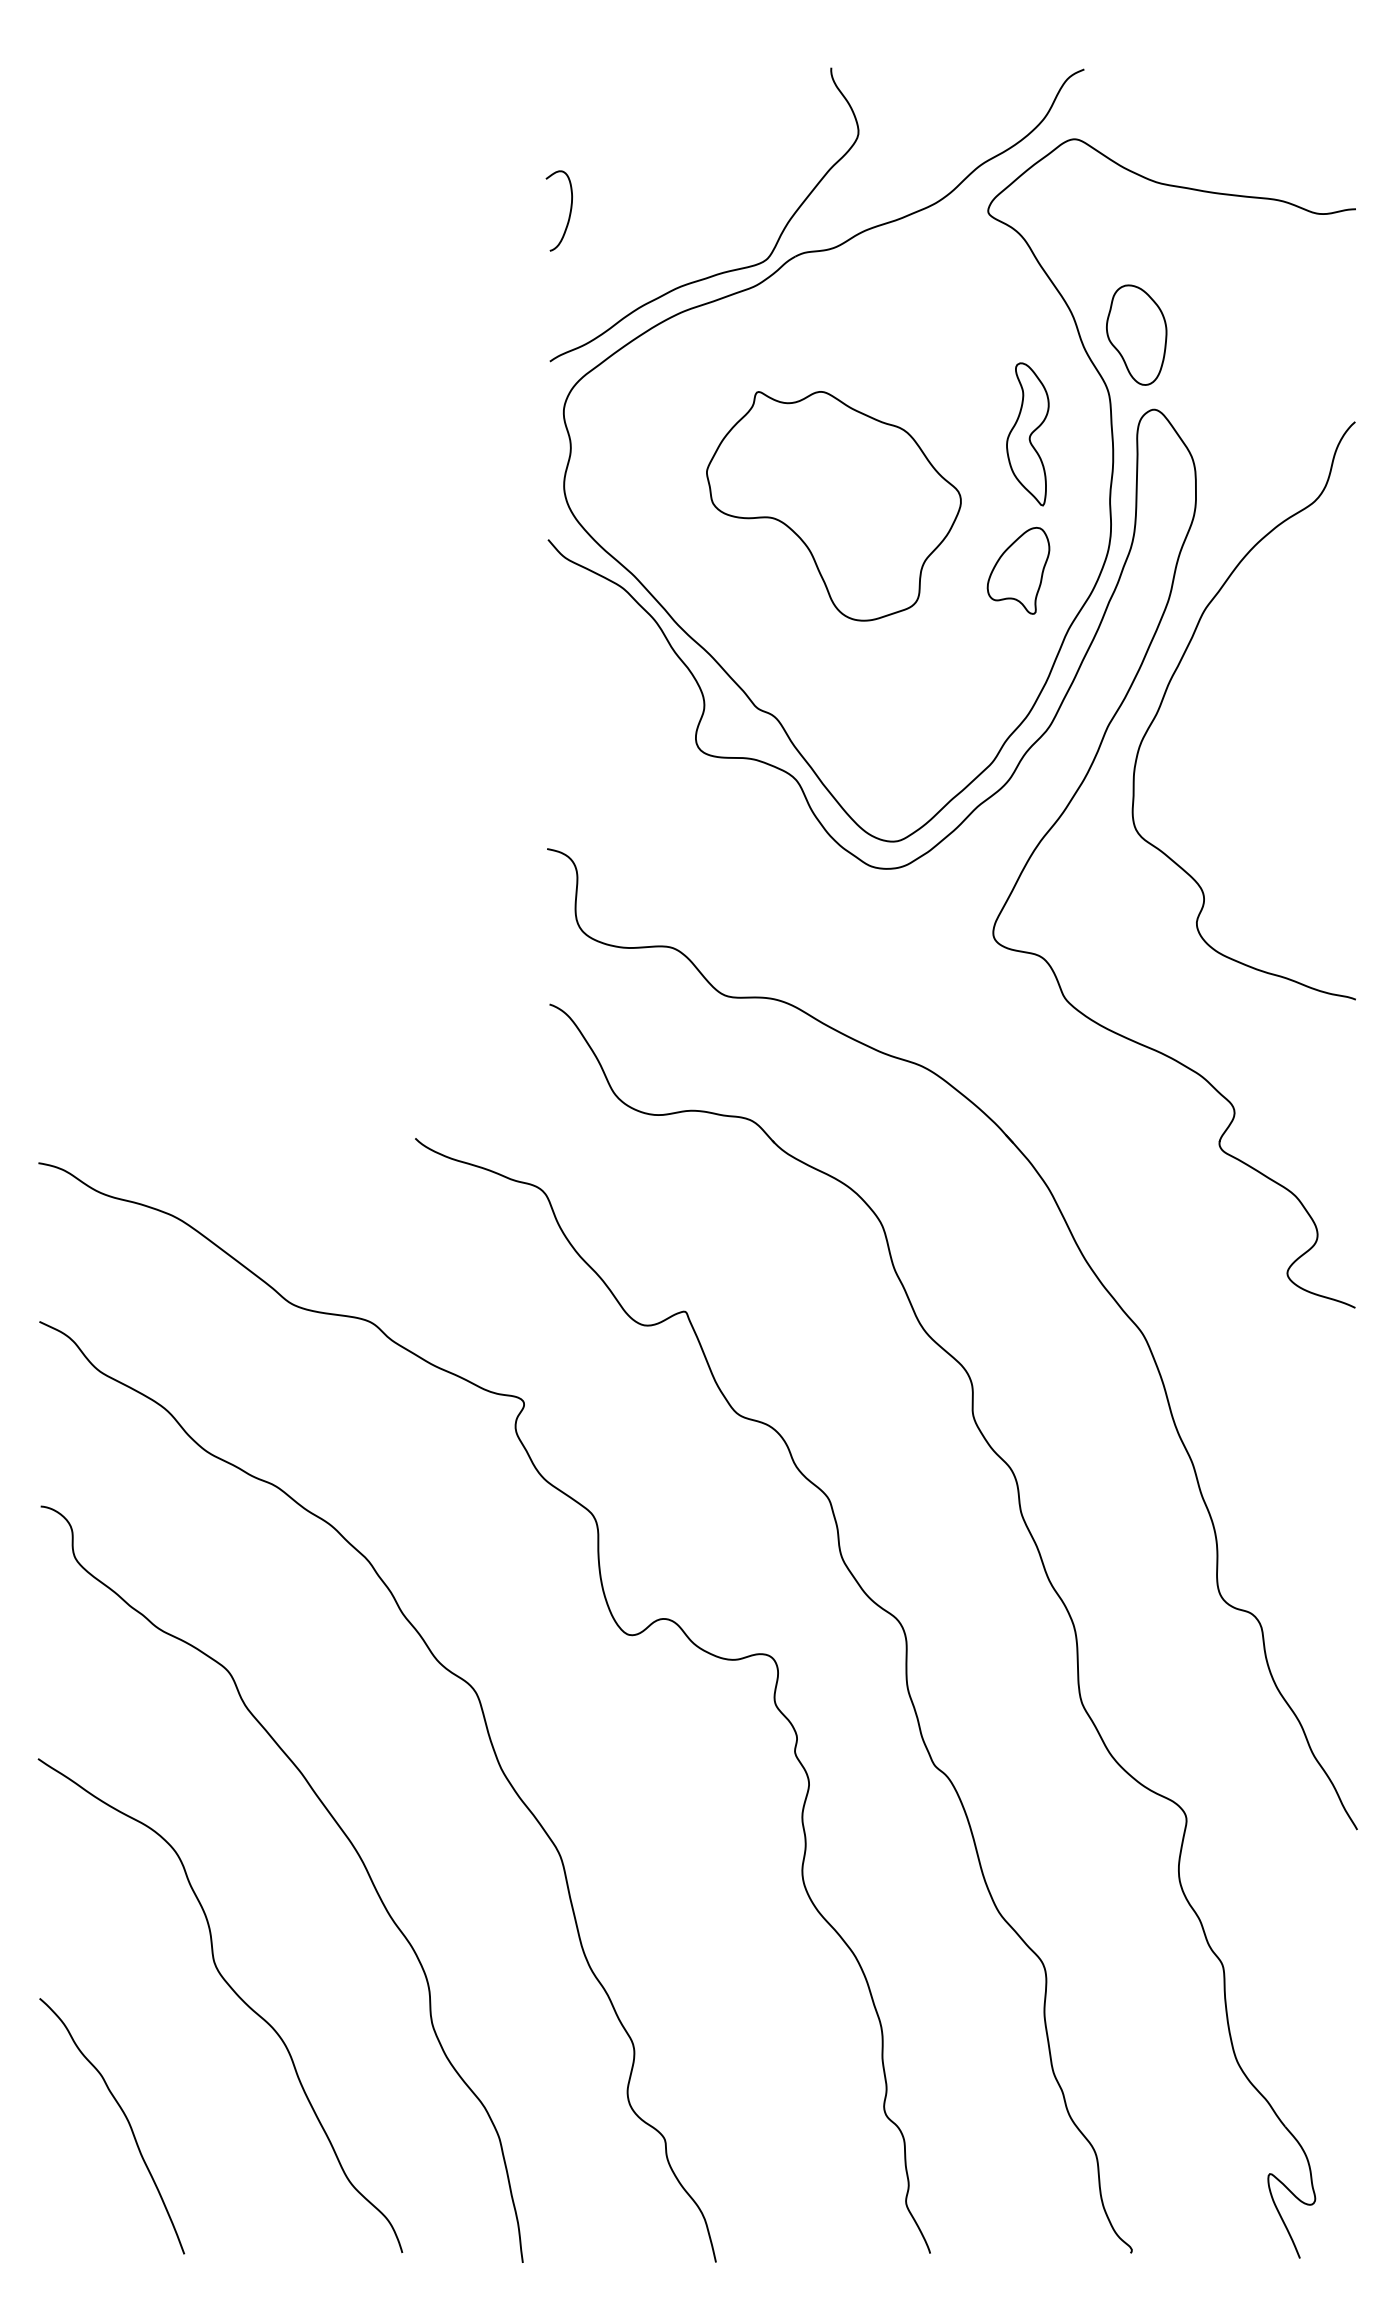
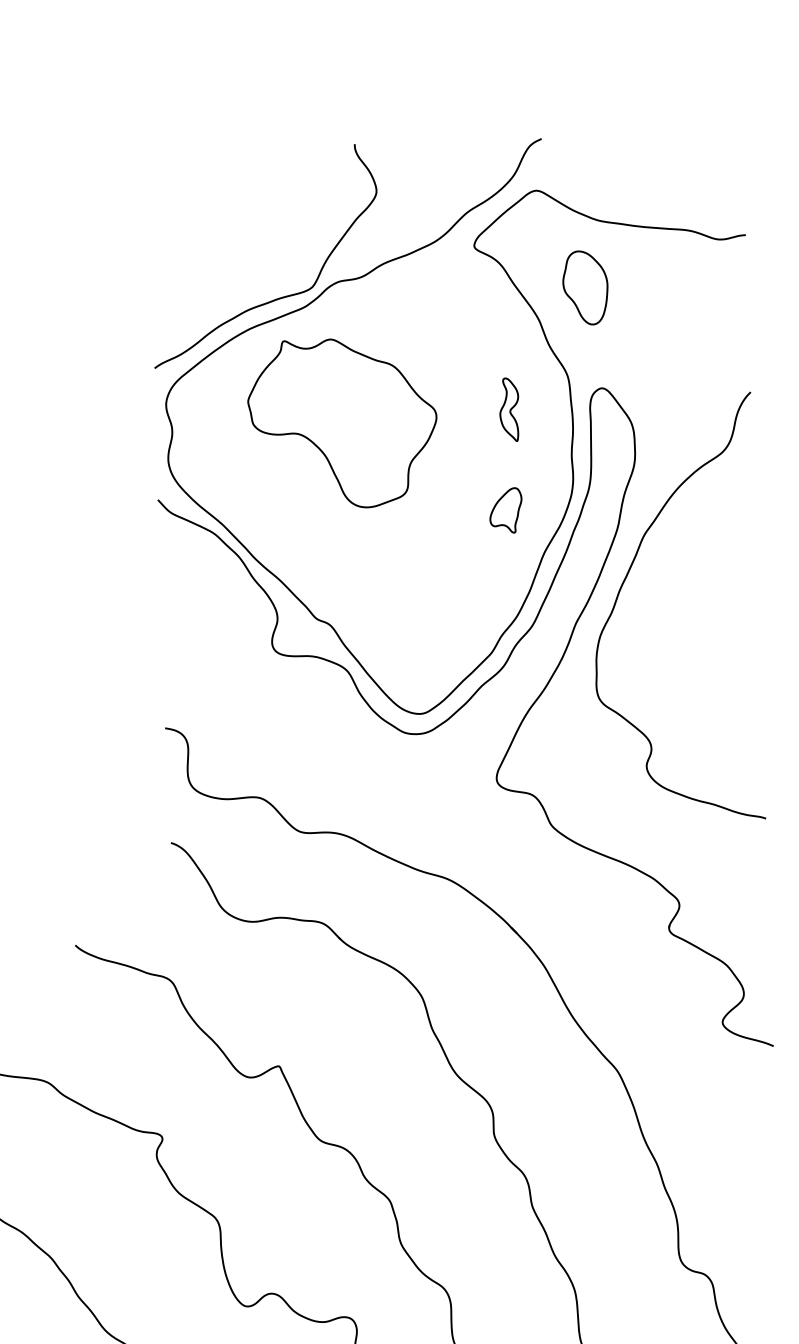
curve: (569, 211) -> (165, 257), removed
part: (1136, 334) -> (585, 287), moved
part: (1027, 434) -> (509, 409), size x0.6
part: (833, 506) -> (342, 423), moved
part: (1018, 570) -> (505, 510), size x0.7

